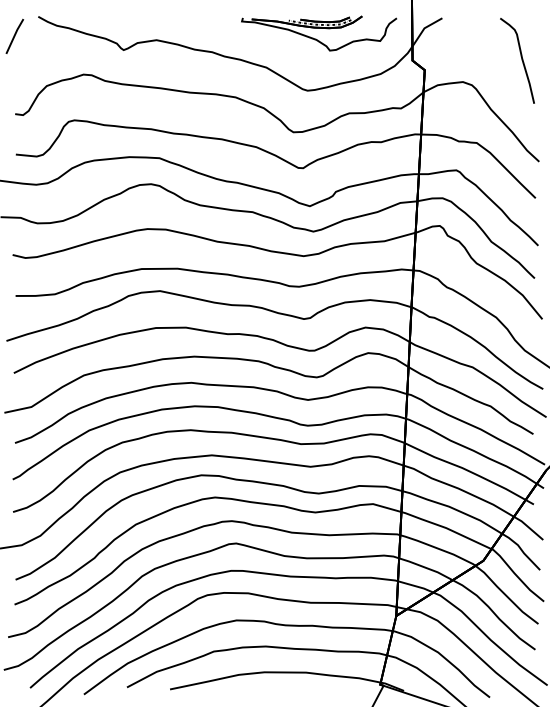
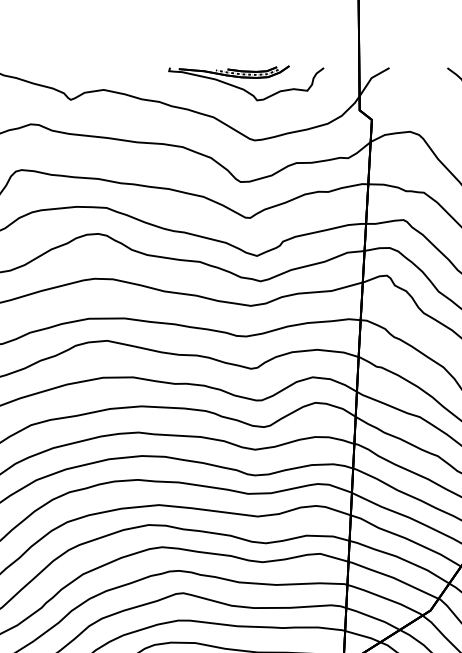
part: (319, 33) -> (246, 83), moved

